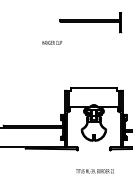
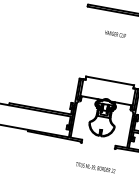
text: (51, 42) -> (114, 33), moved

